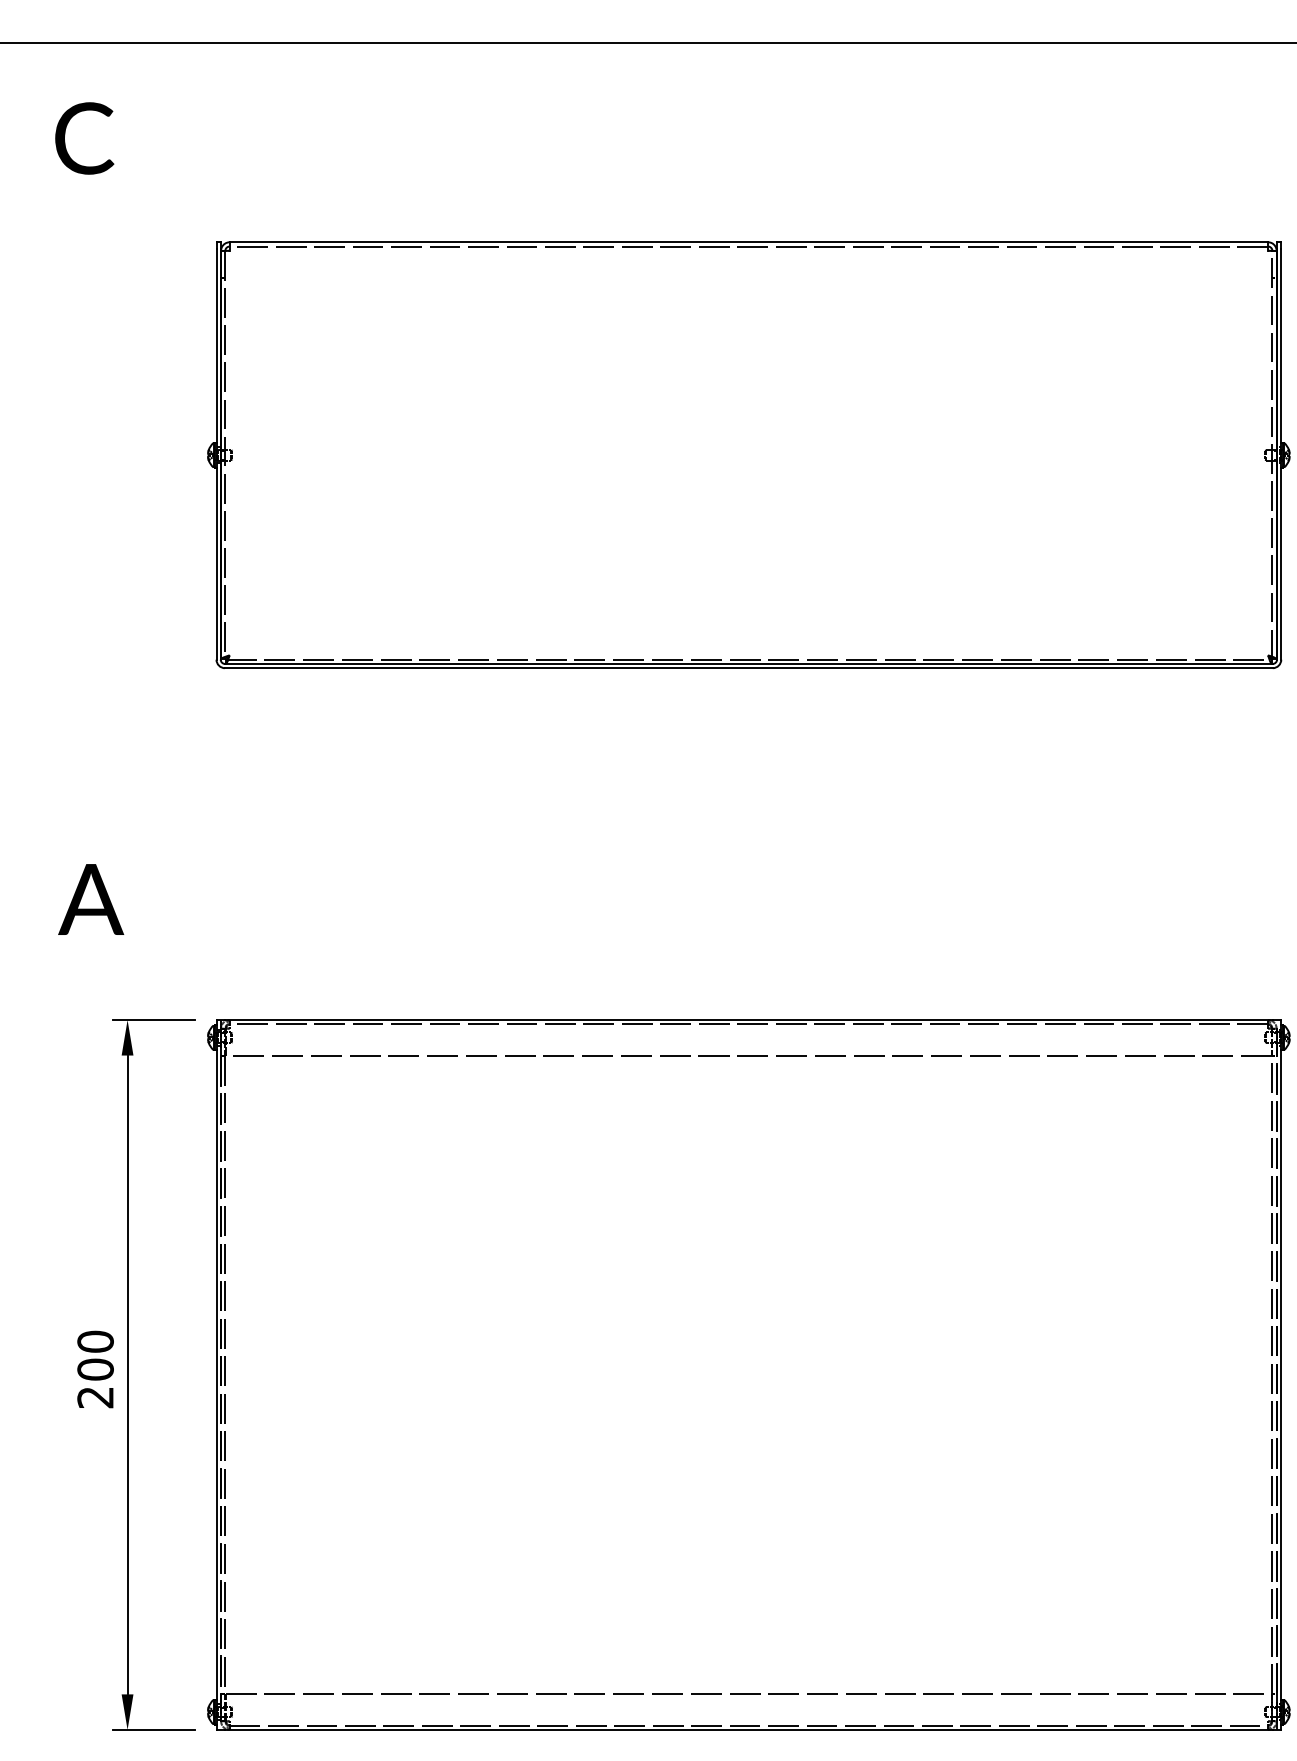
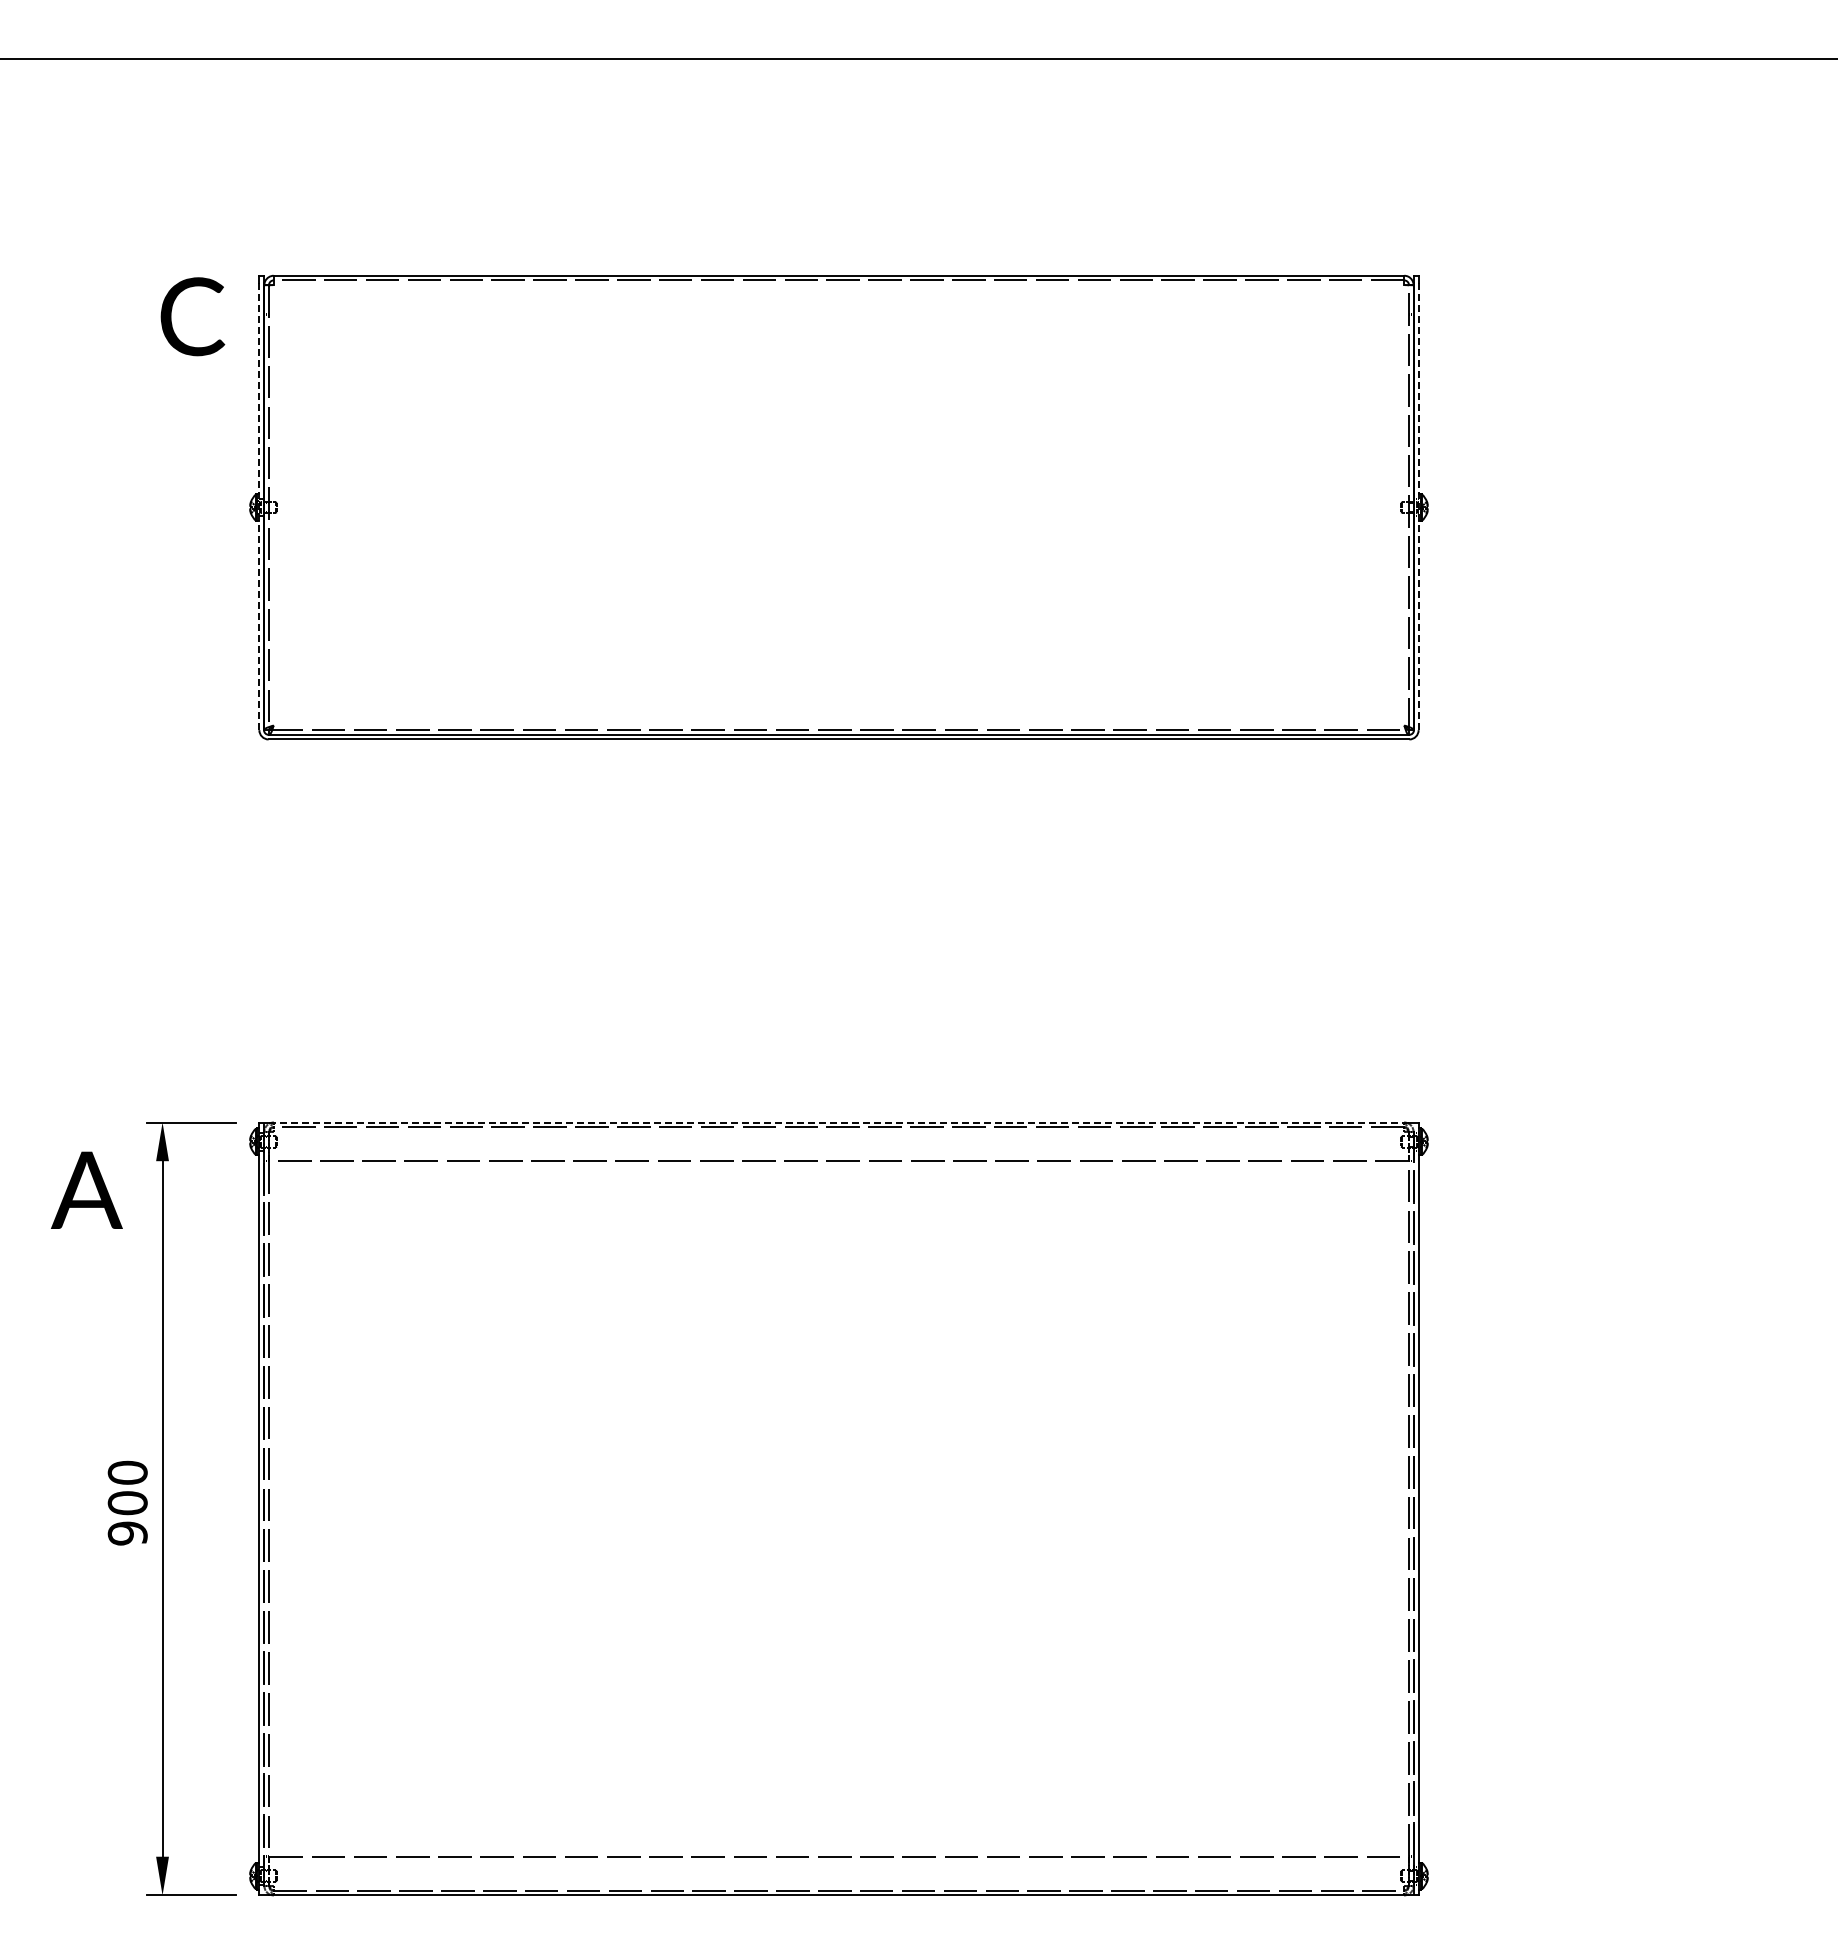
text: (84, 138) -> (192, 316), moved
line: (1281, 454) -> (1418, 506), solid -> dashed
line: (216, 455) -> (259, 507), solid -> dashed
text: (90, 898) -> (86, 1189), moved
line: (748, 1020) -> (838, 1122), solid -> dashed
text: (95, 1397) -> (127, 1533), 200 -> 900

